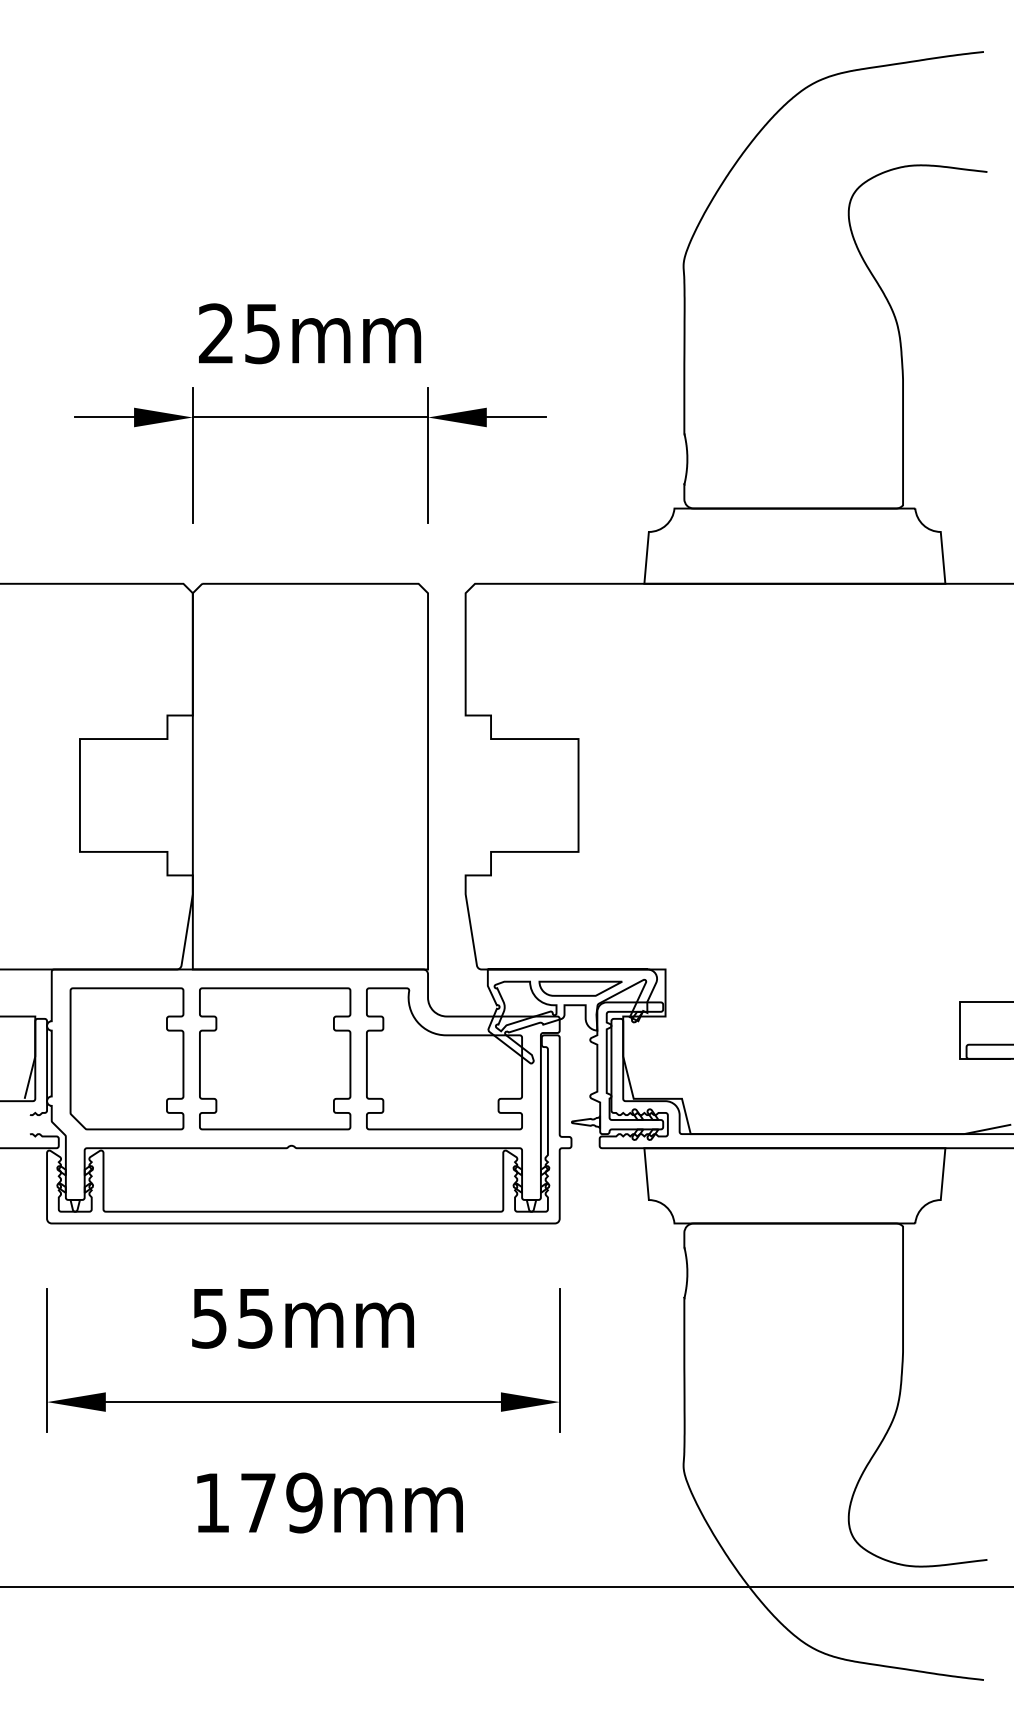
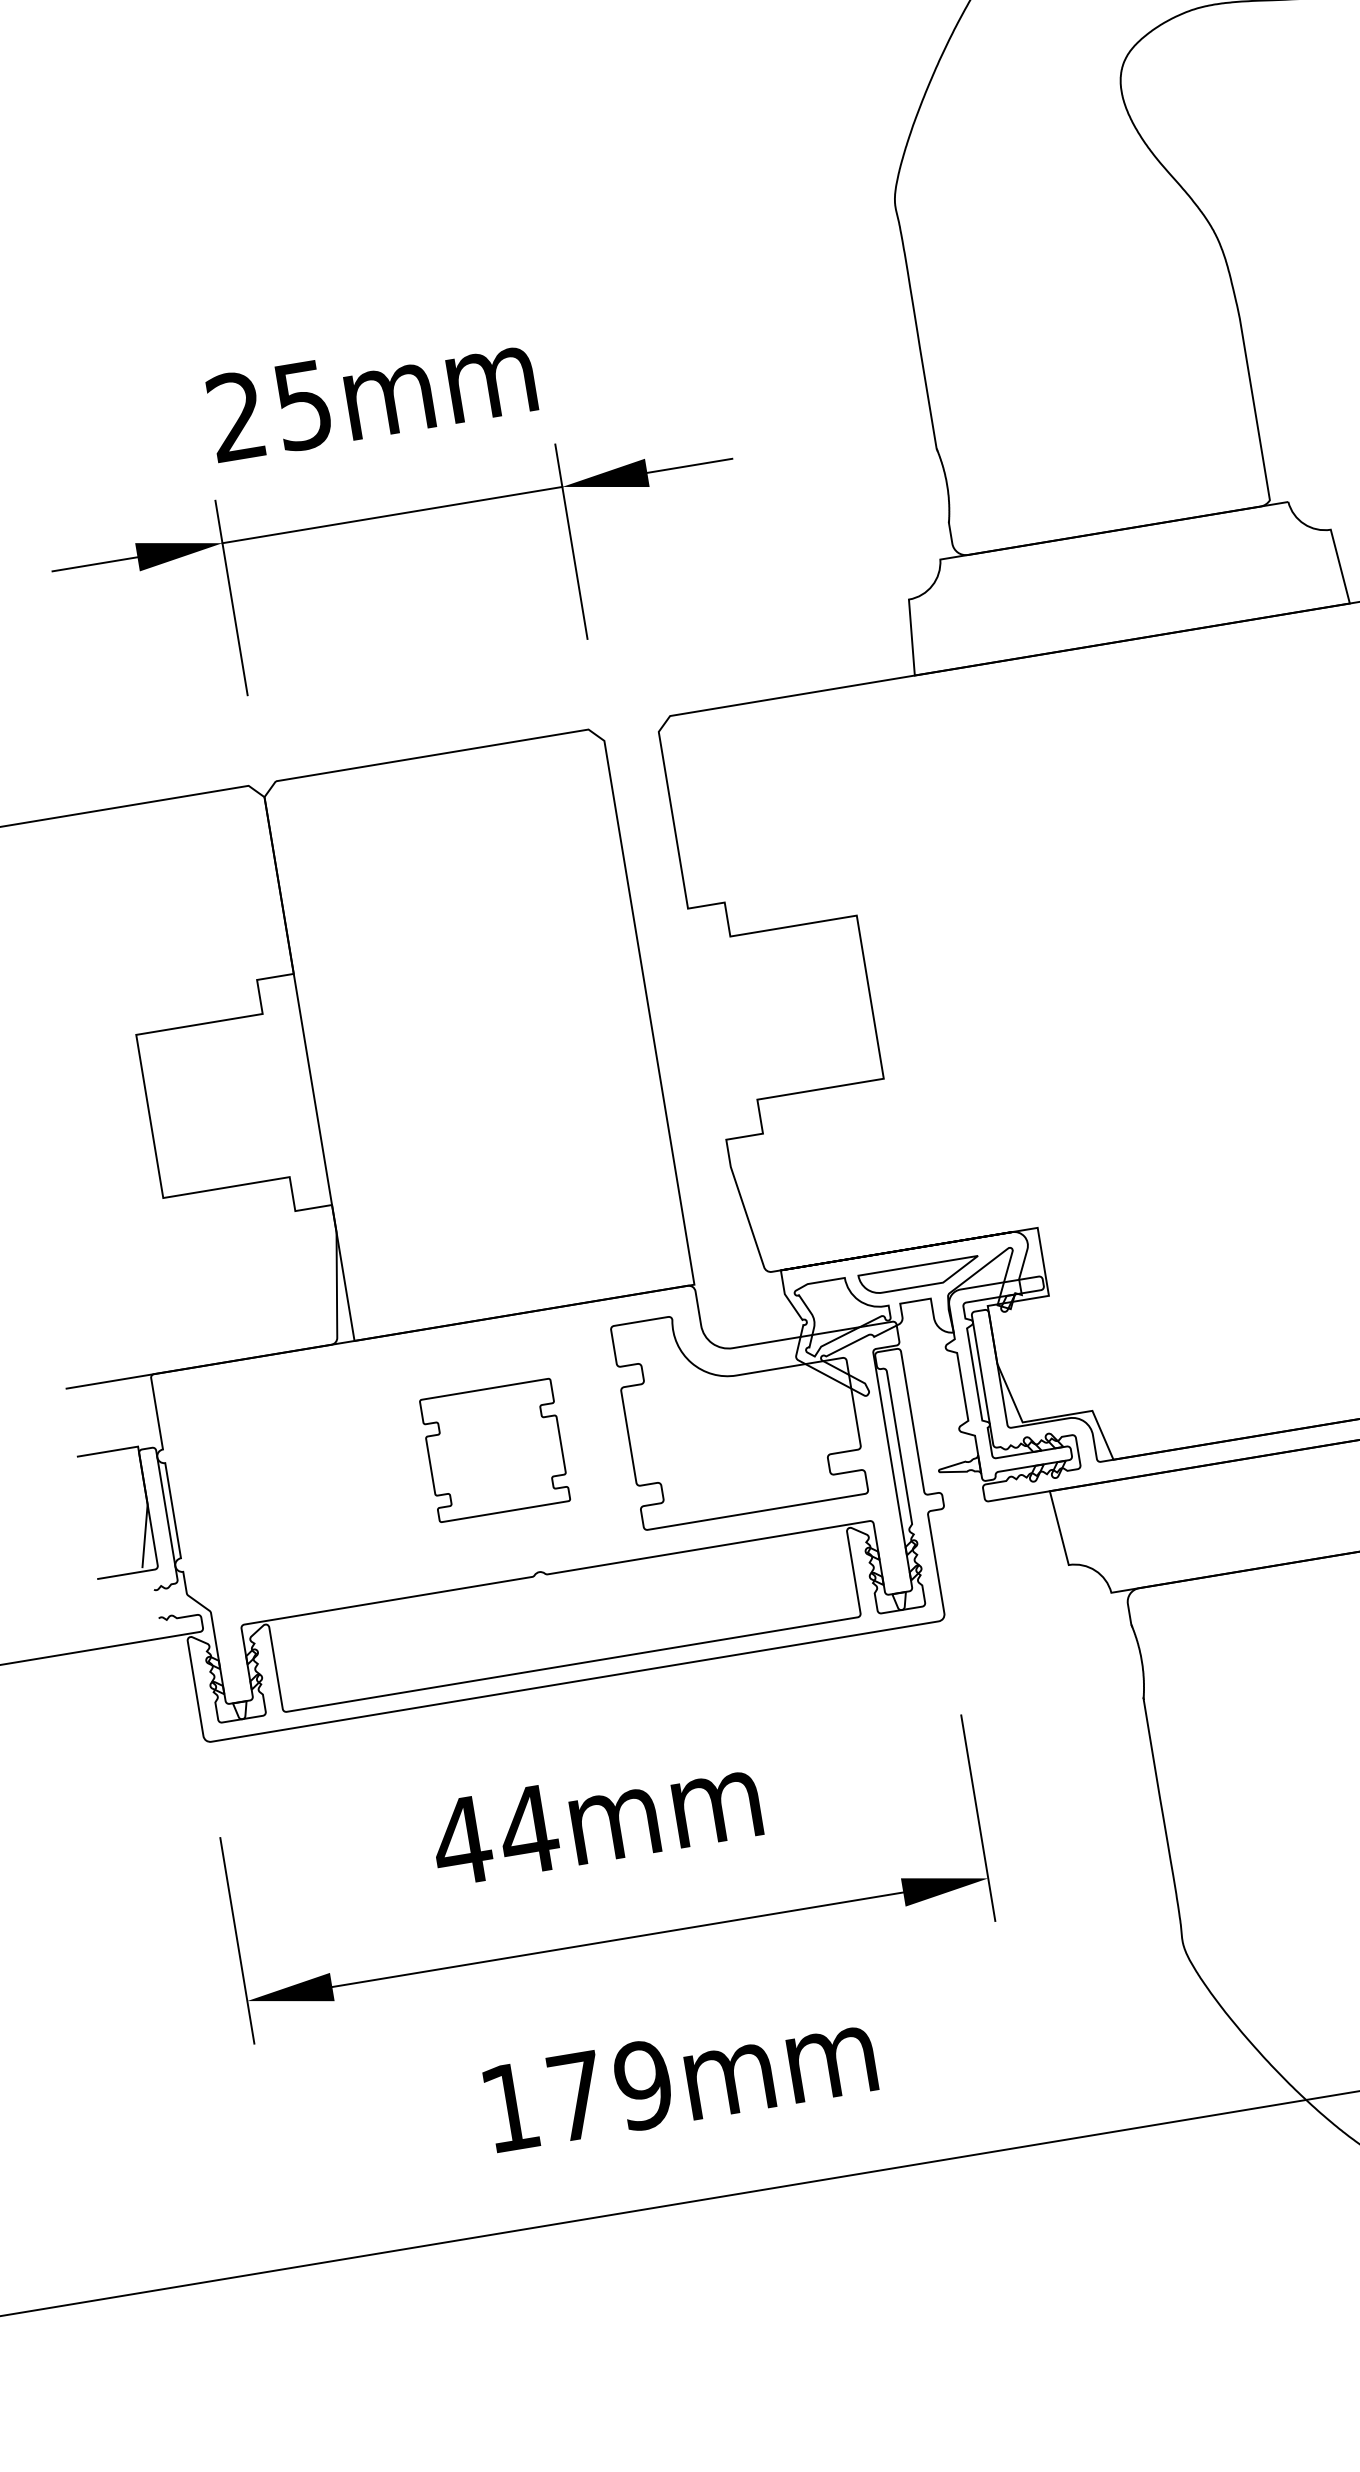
part: (126, 1058) -> (279, 1485), removed
part: (275, 1058) -> (495, 1449), size x0.6
text: (232, 1318) -> (495, 1835), 55mm -> 44mm

